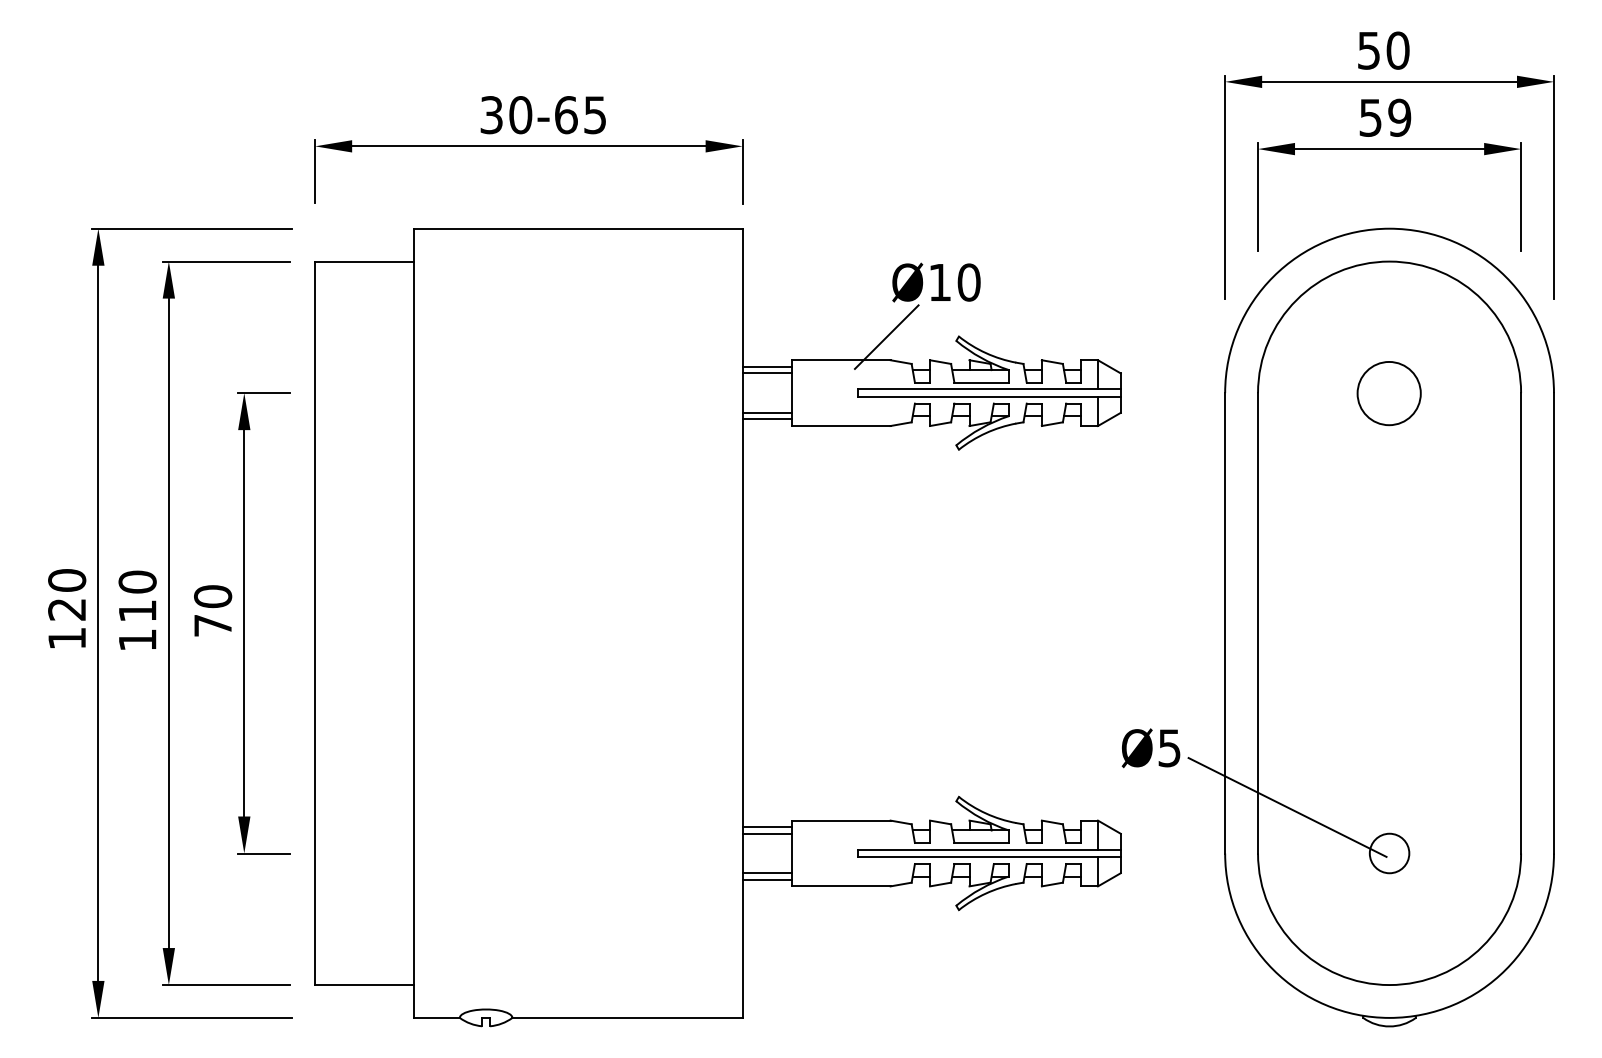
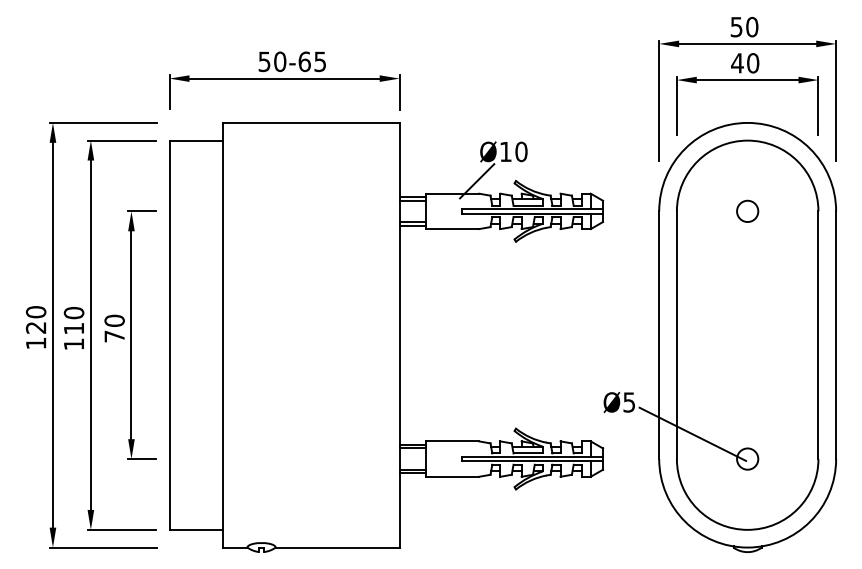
text: (491, 114) -> (264, 61), 30-65 -> 50-65
text: (1385, 118) -> (745, 63), 59 -> 40
circle: (1389, 391) -> (747, 210), size x0.62

